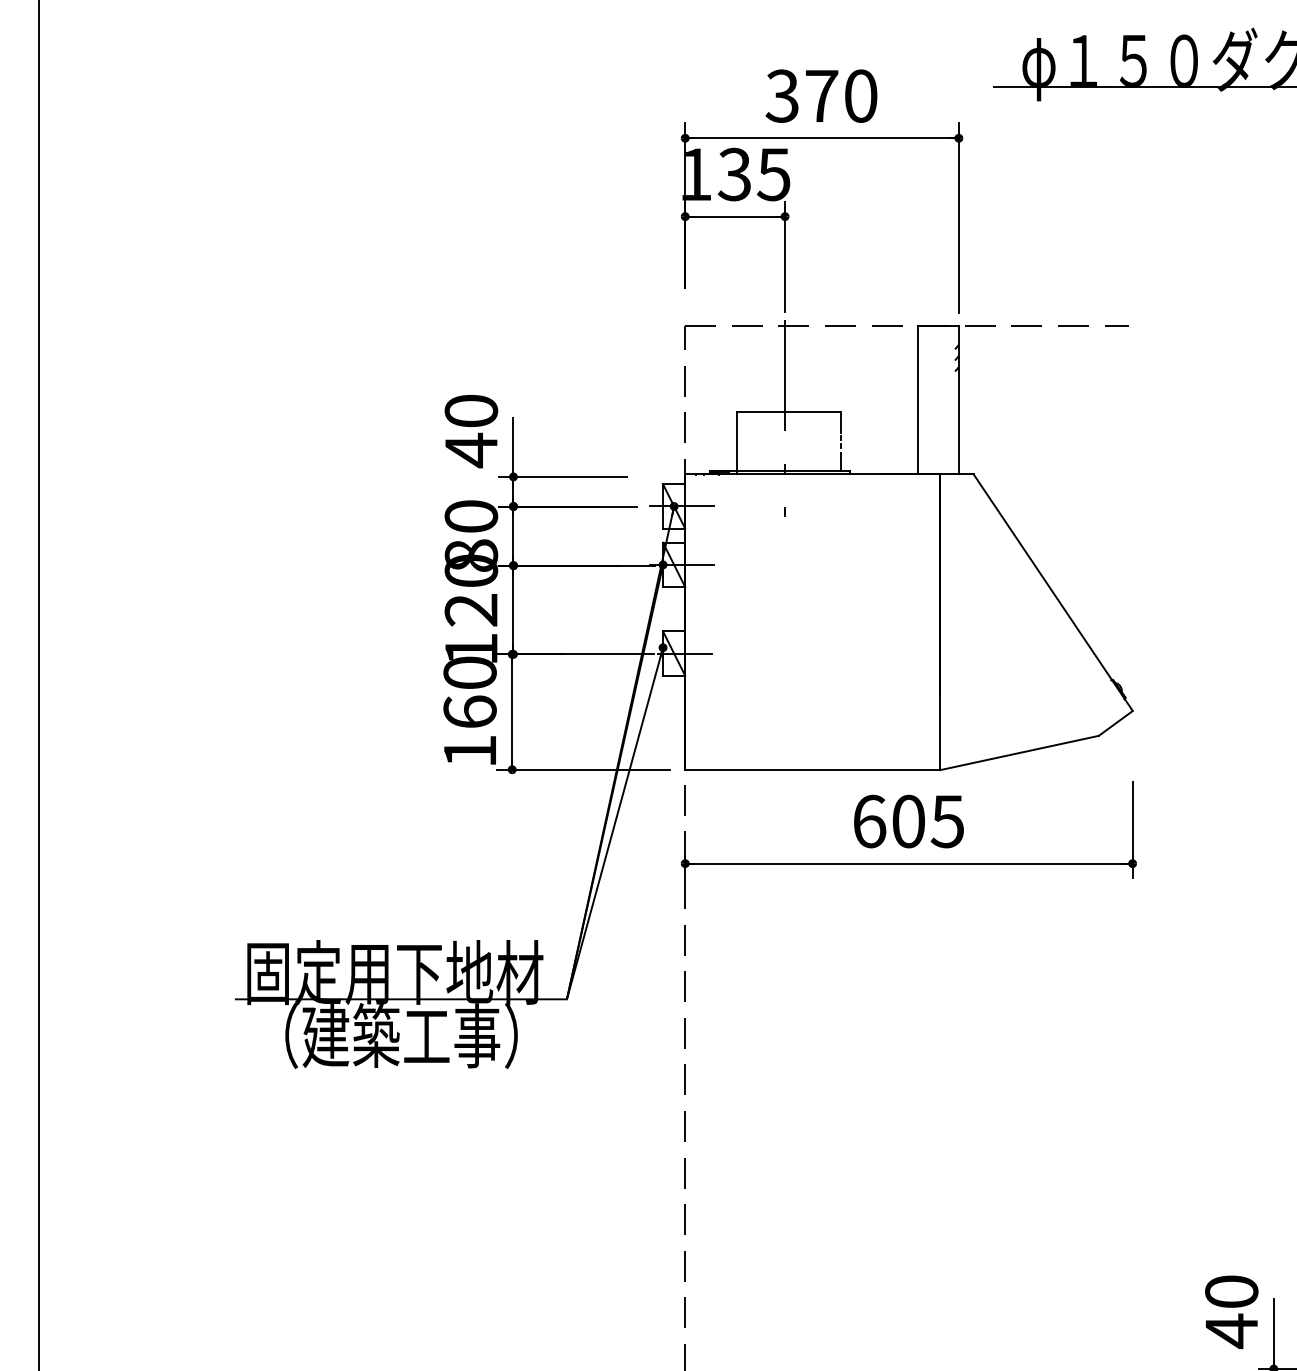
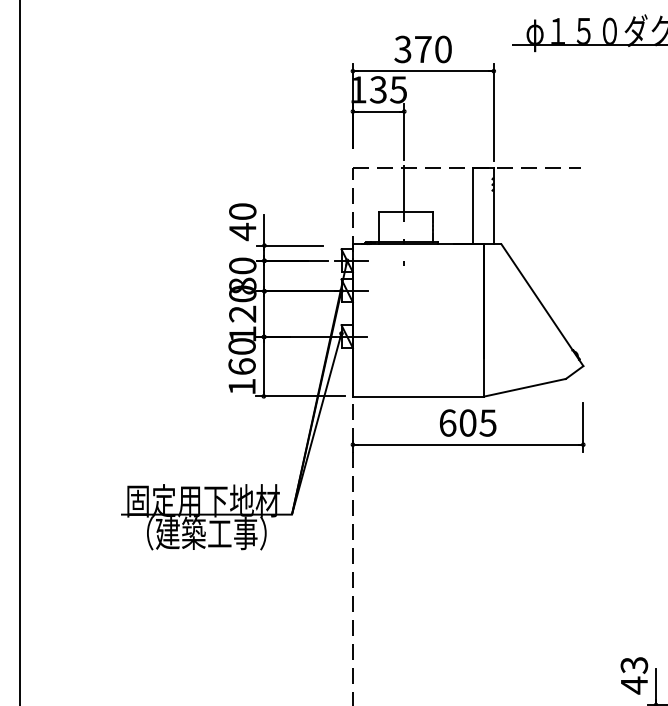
text: (1230, 1292) -> (633, 665), 40 -> 43

